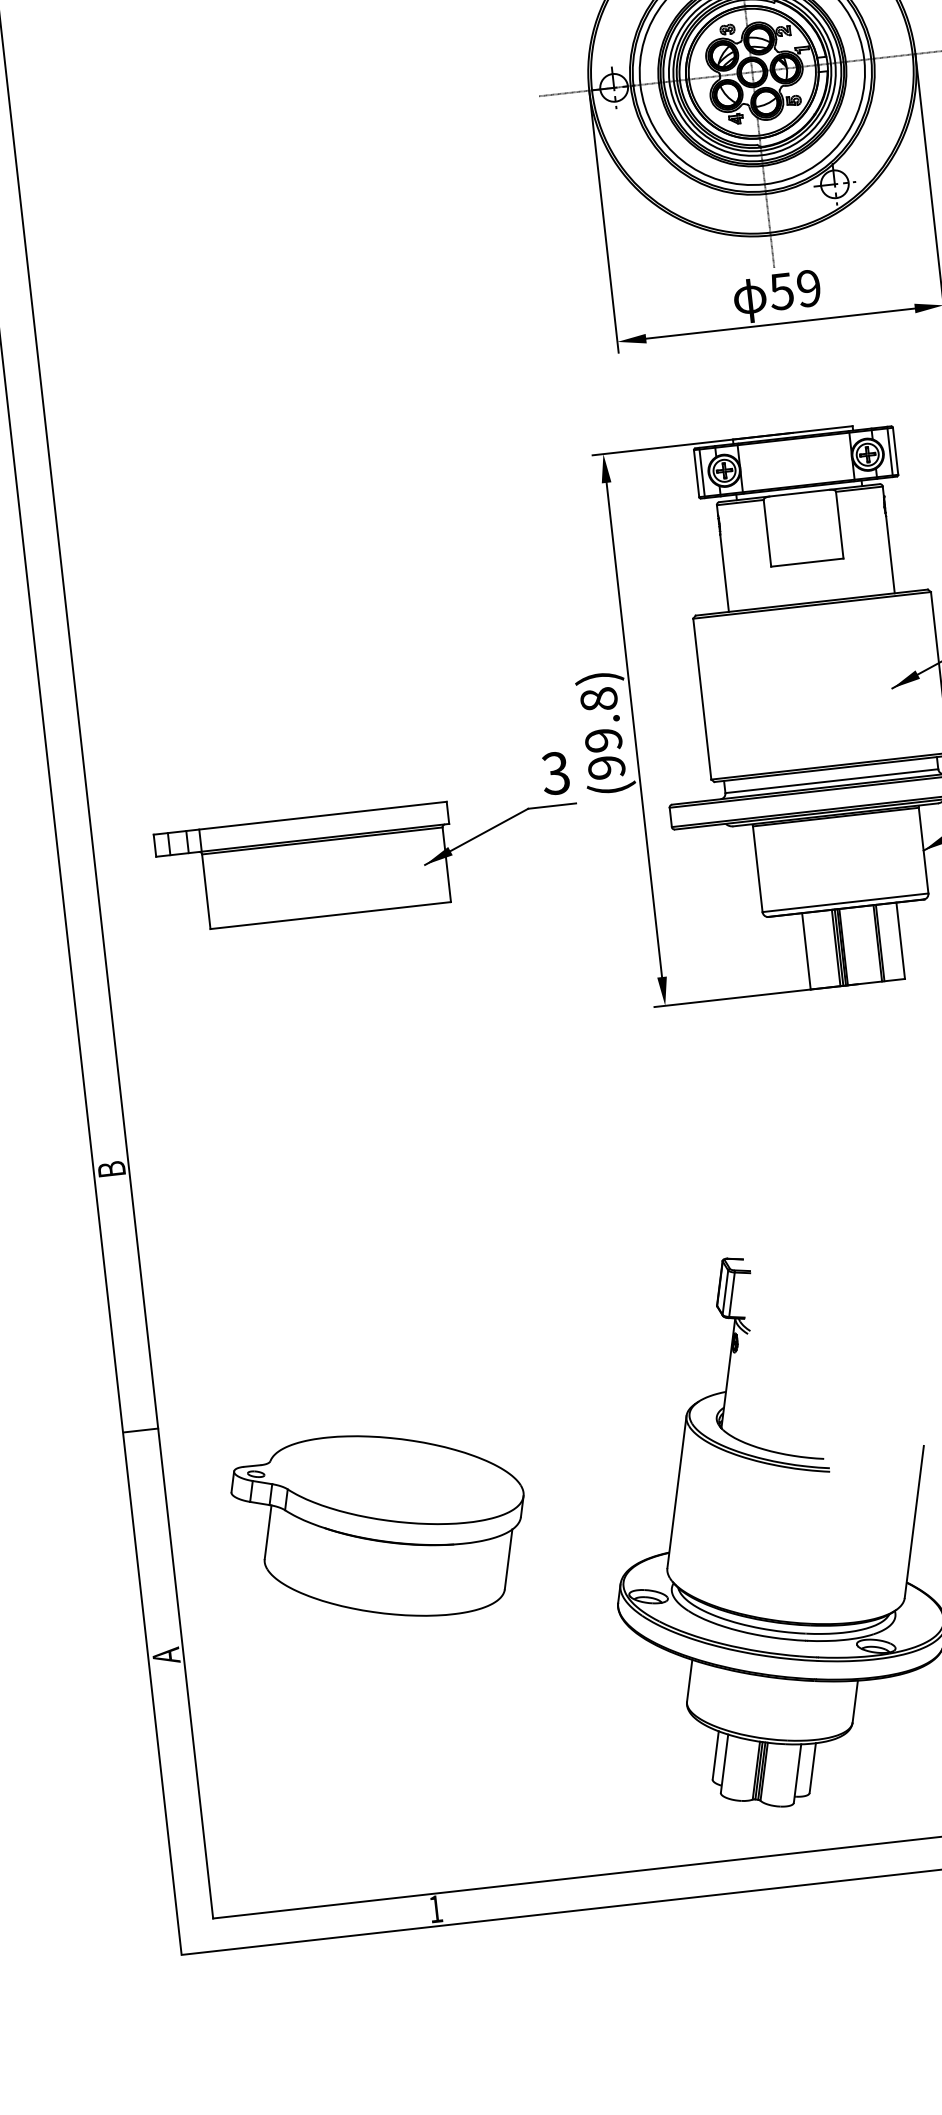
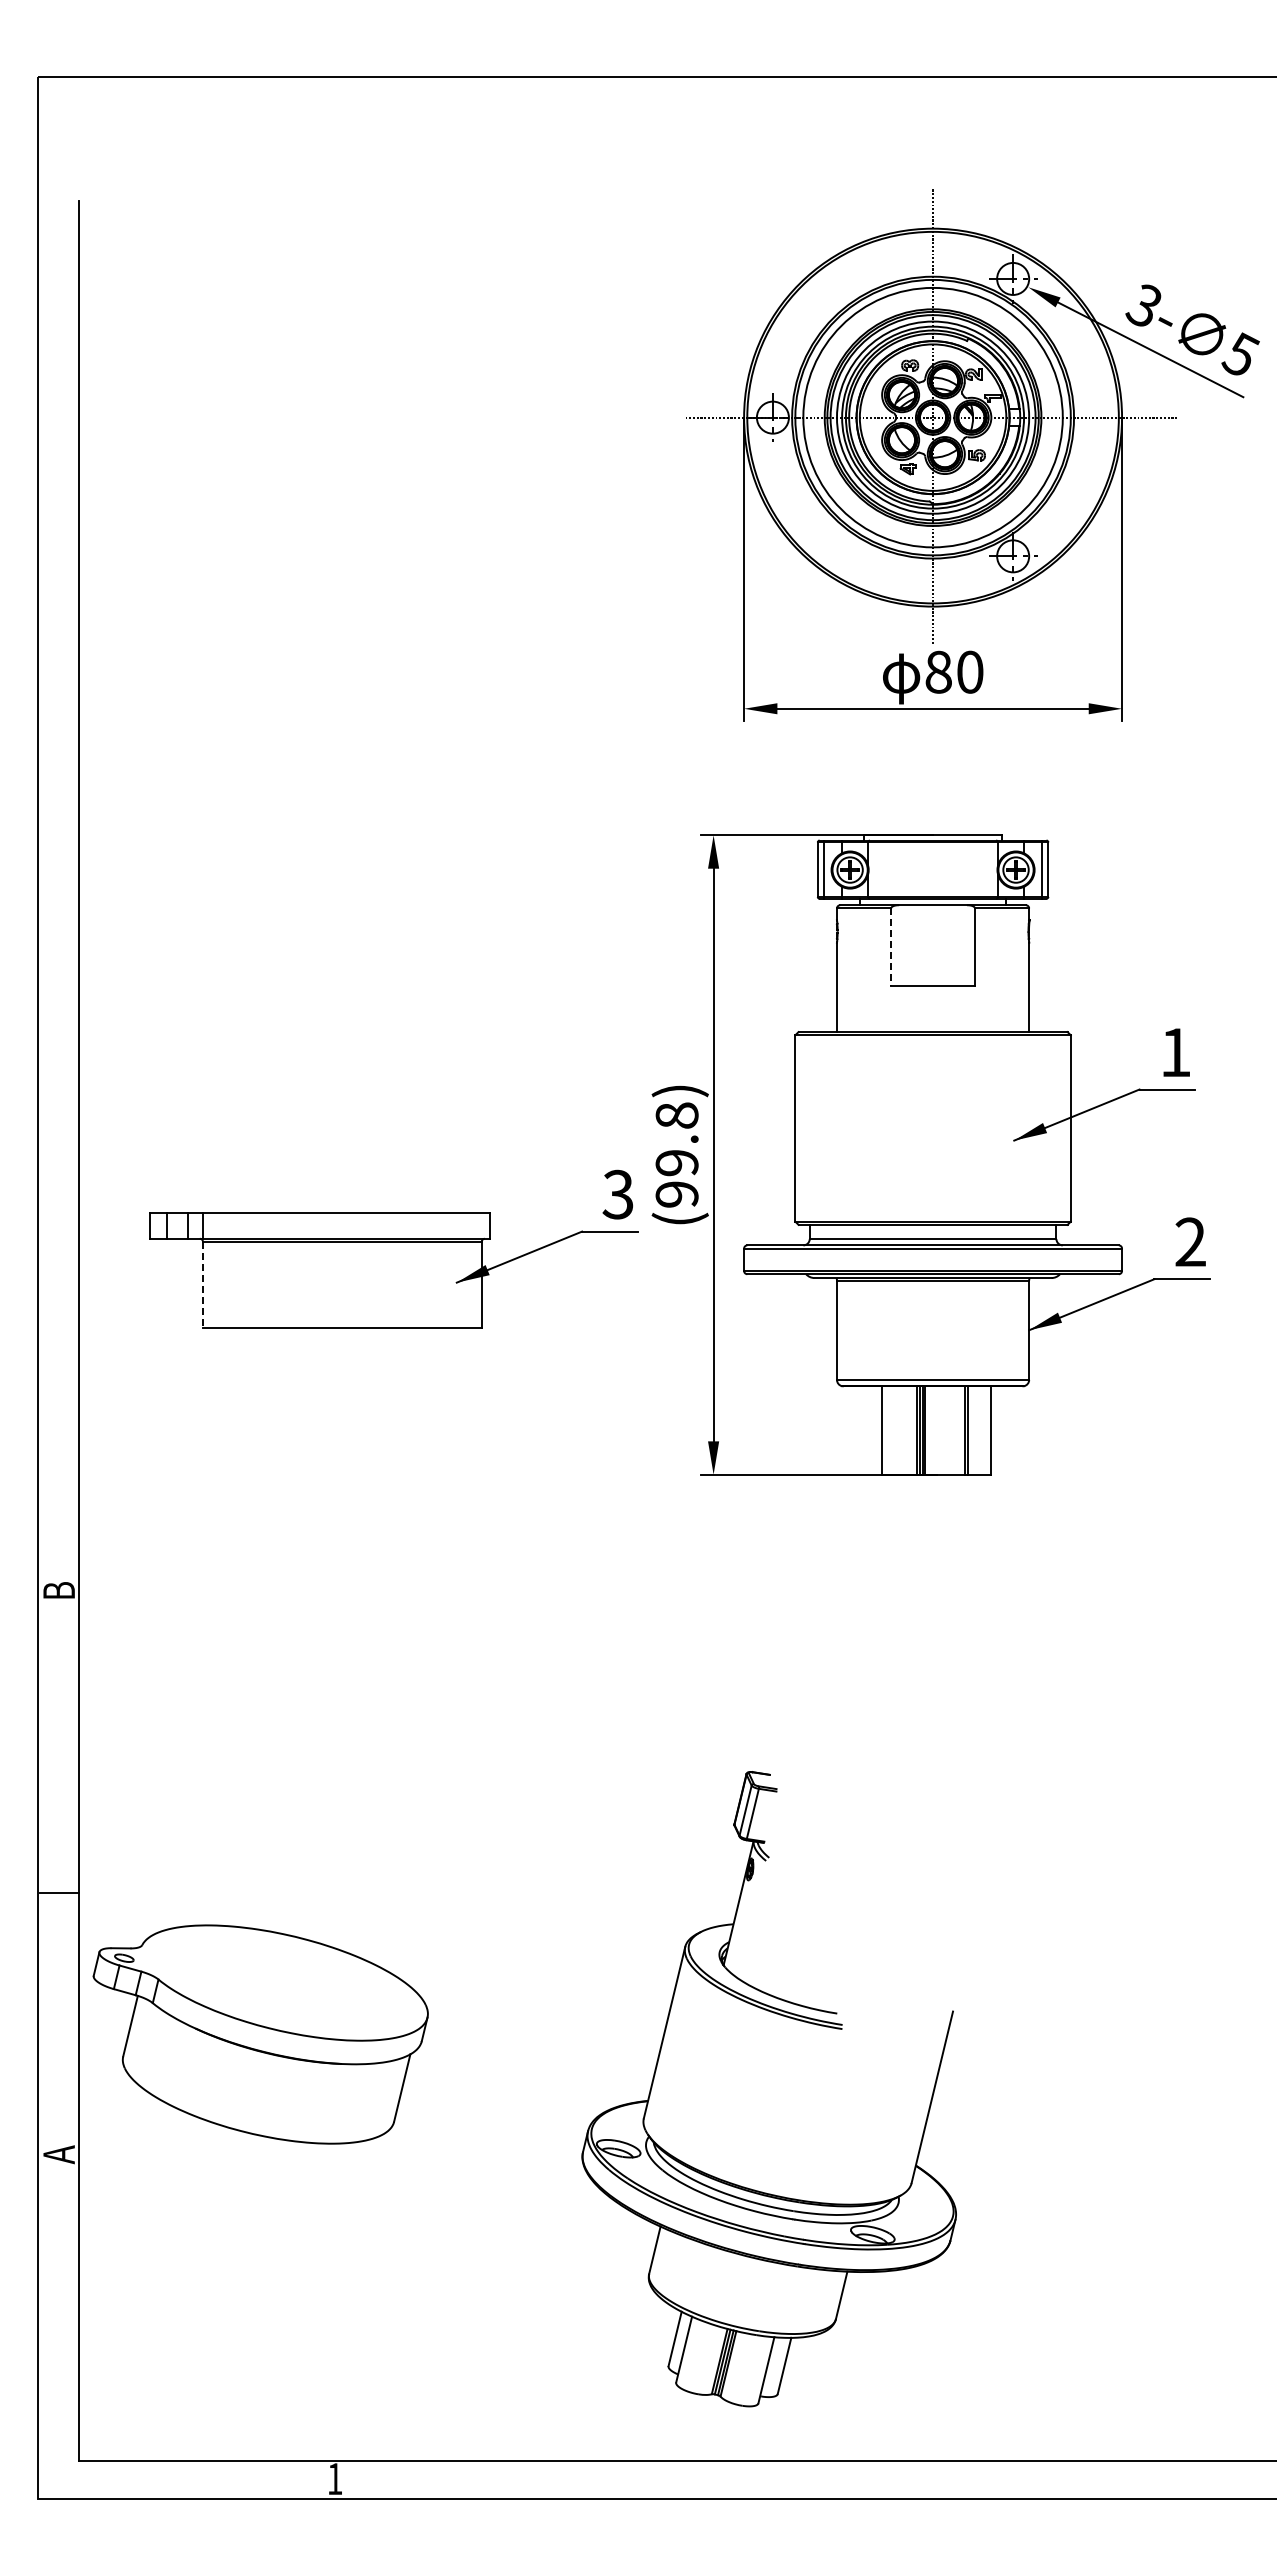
text: (794, 289) -> (953, 671), 59 -> 80
line: (767, 533) -> (891, 947), solid -> dashed
line: (206, 891) -> (203, 1285), solid -> dashed
part: (381, 1526) -> (260, 2034), moved

